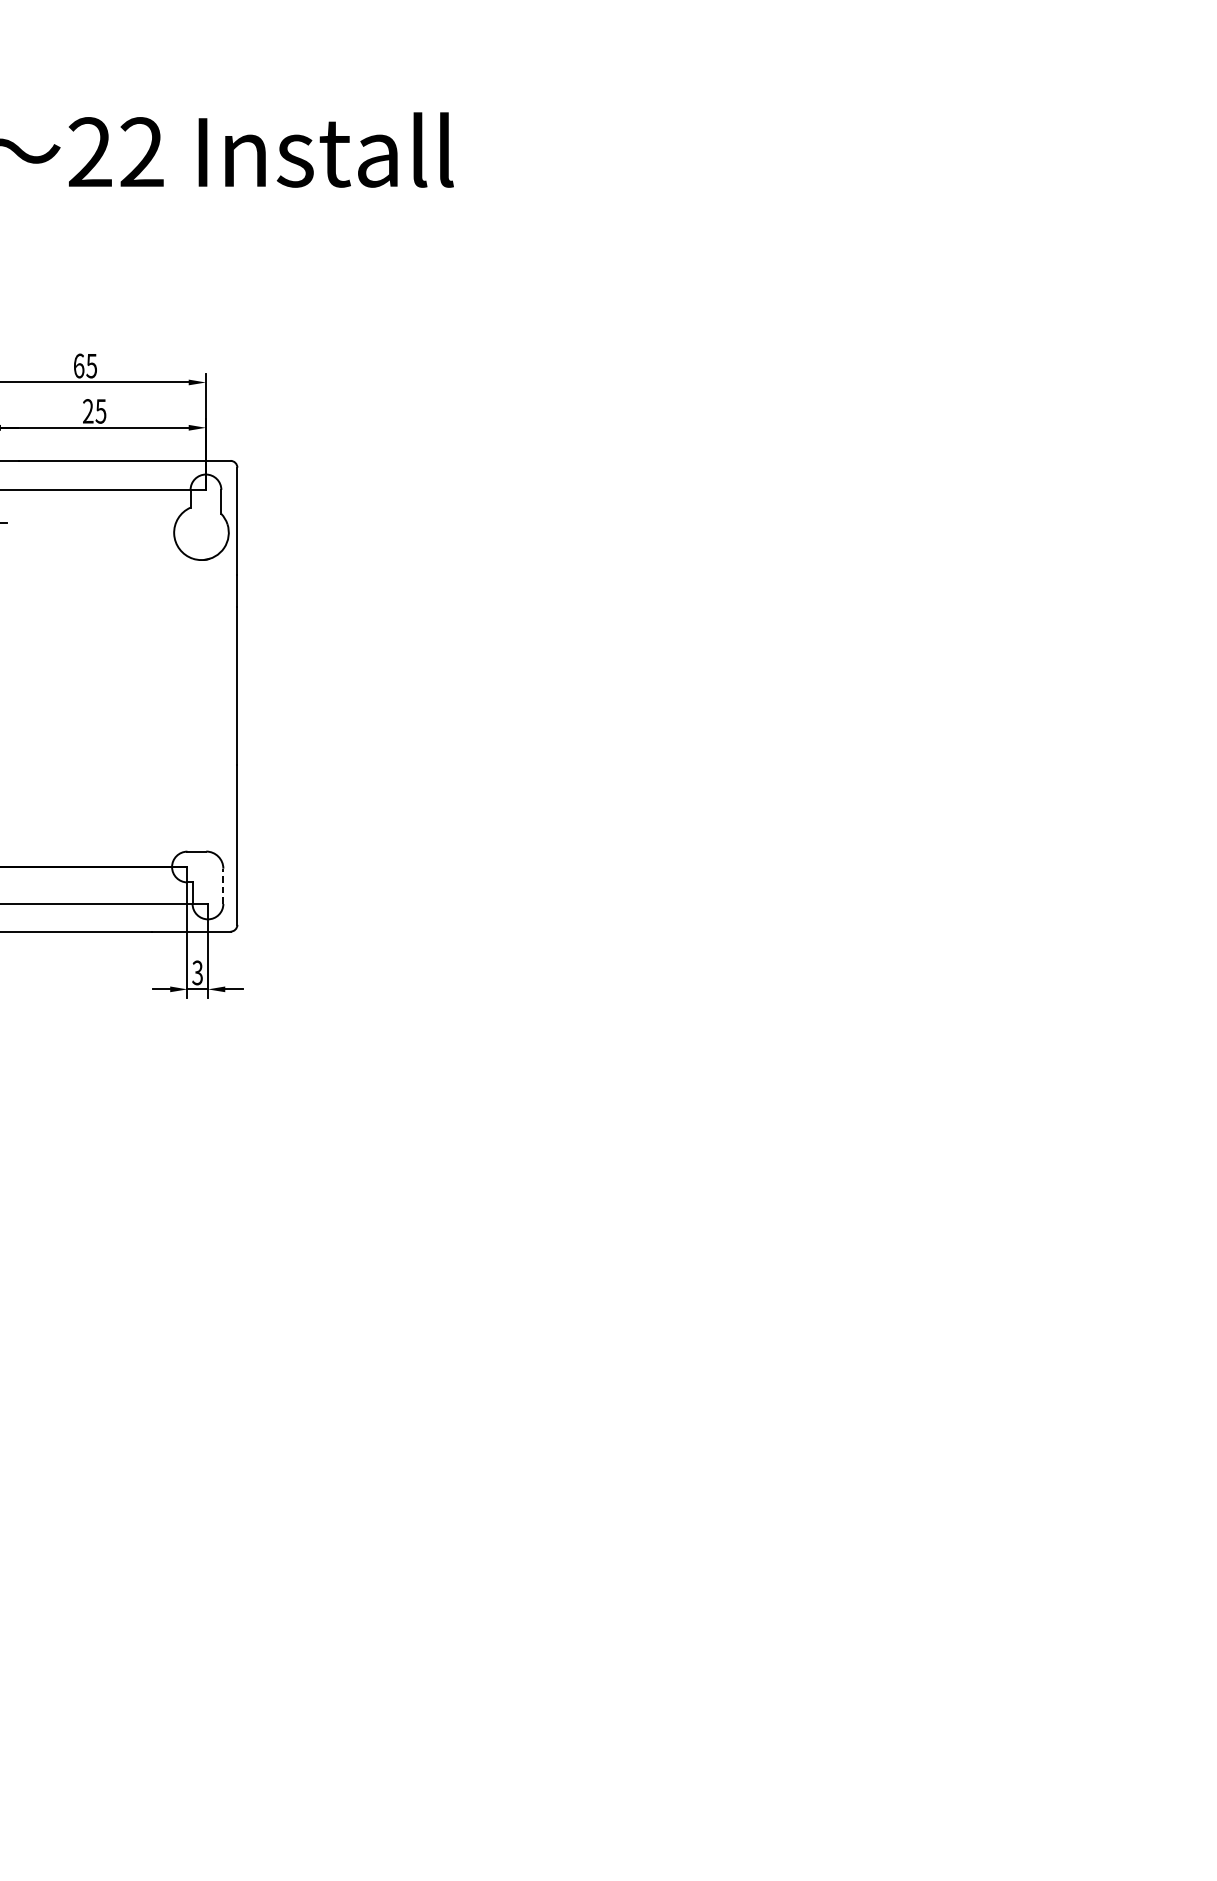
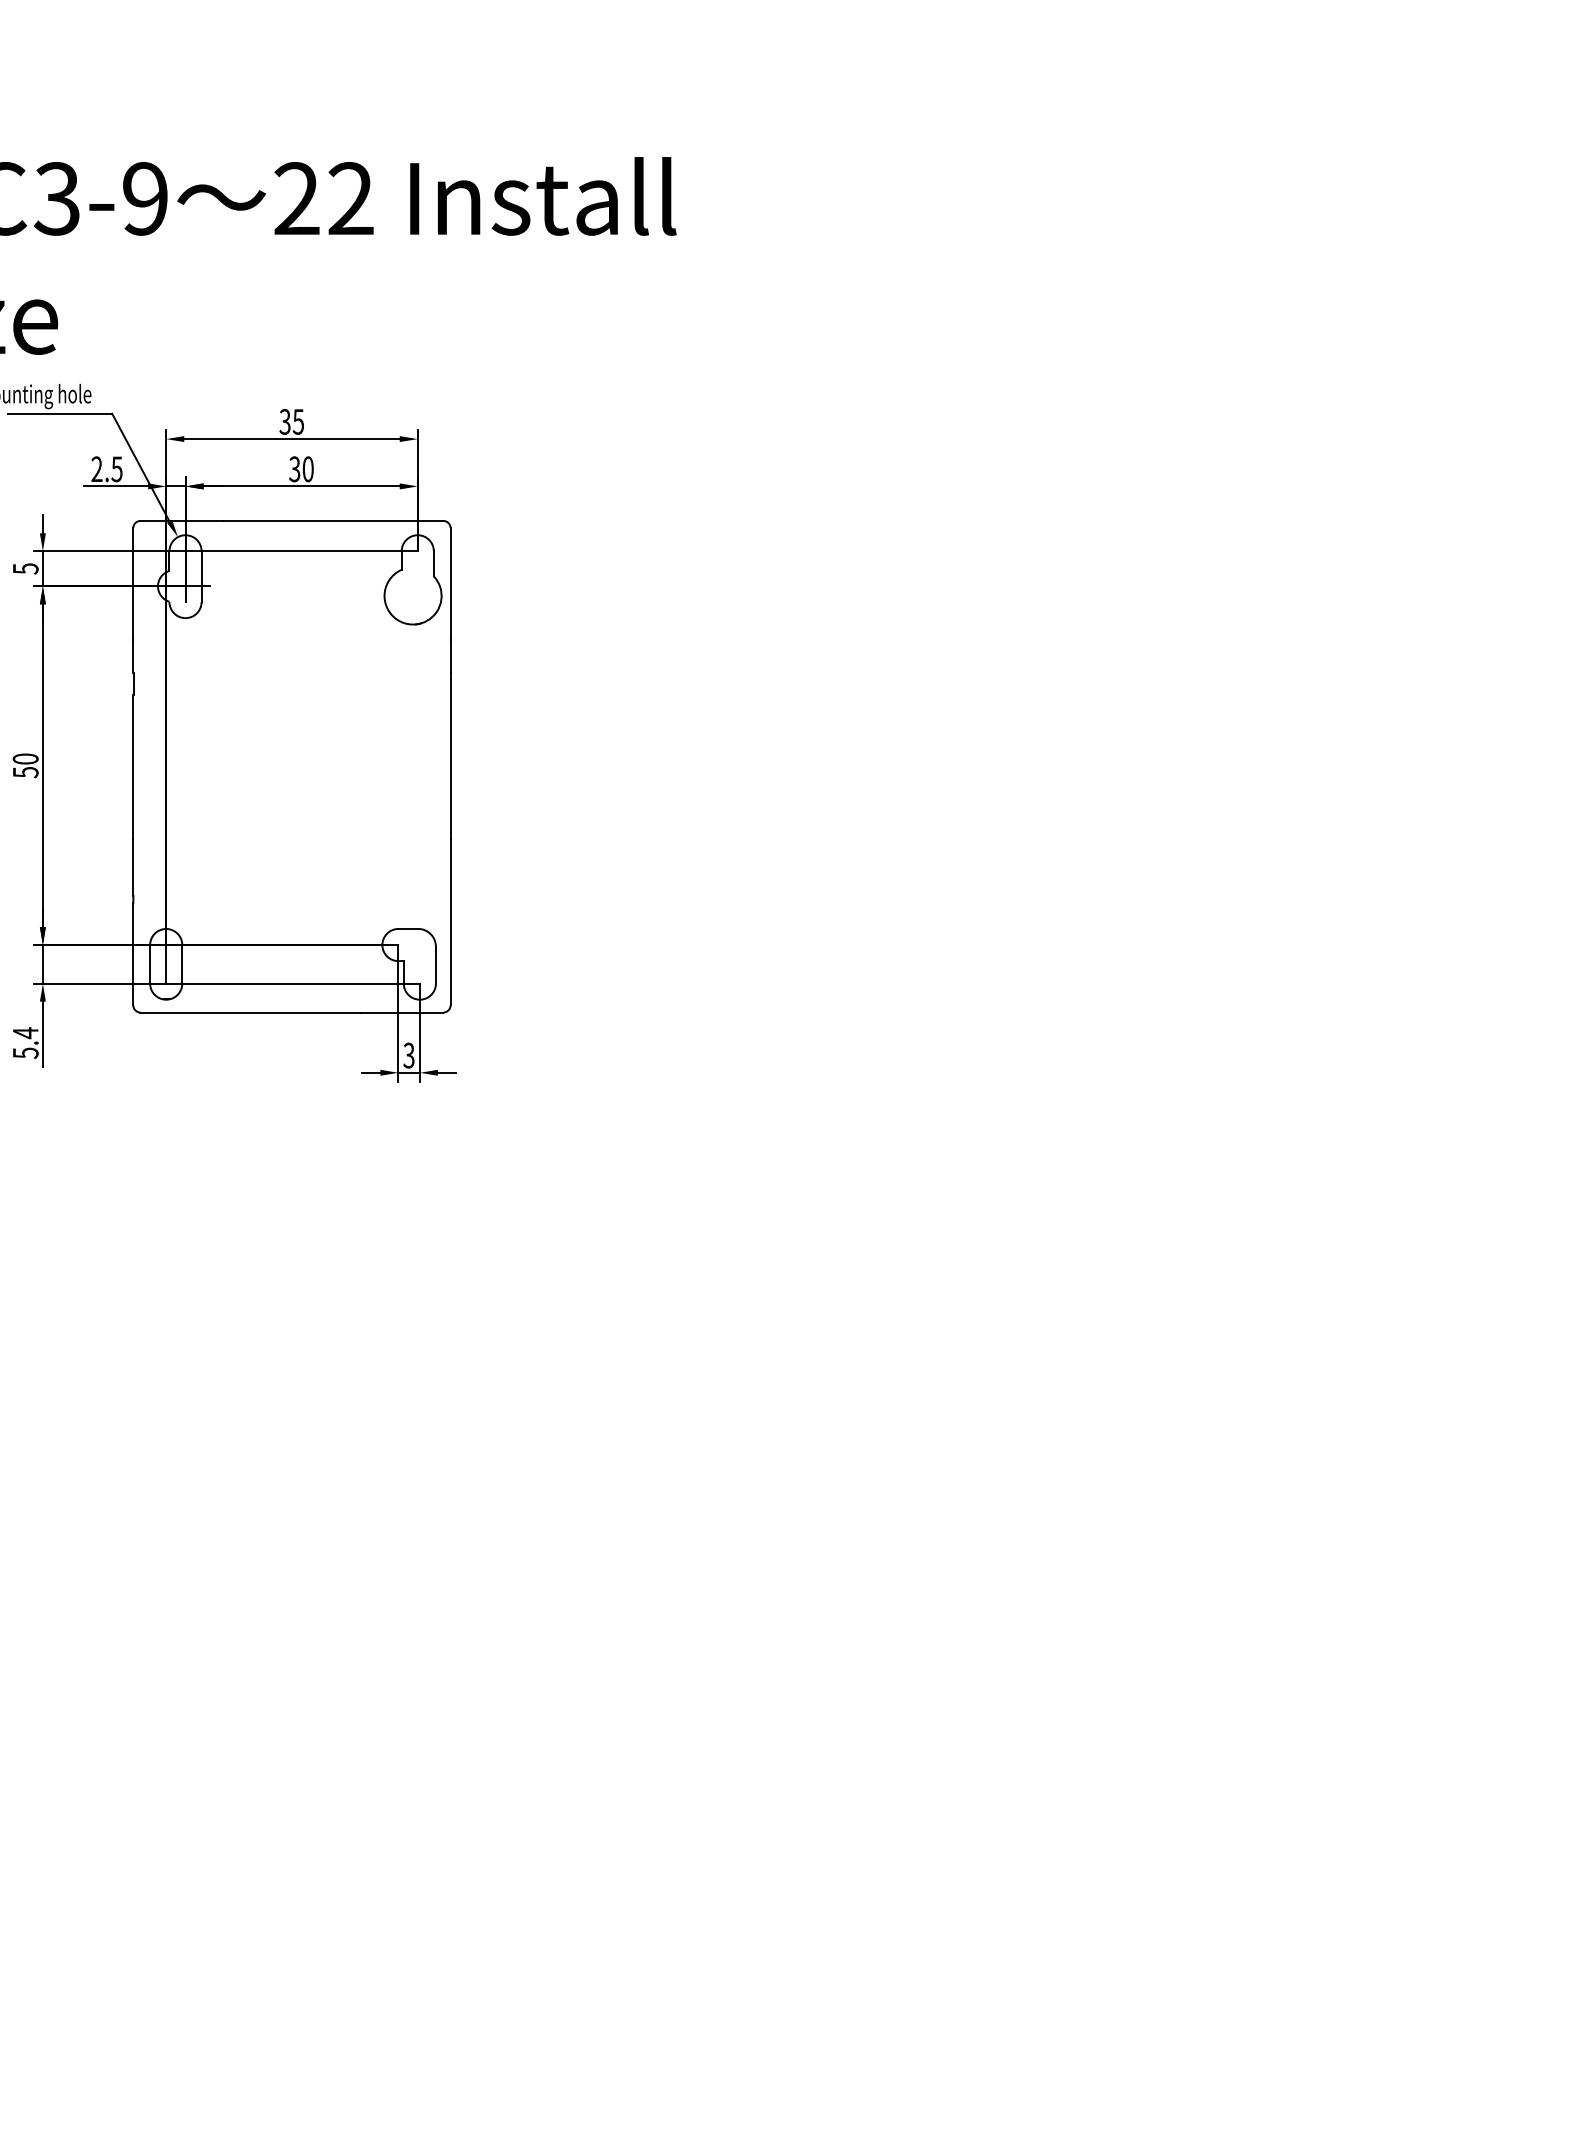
text: (78, 365) -> (284, 421), 65 -> 35
text: (94, 411) -> (301, 469), 25 -> 30
line: (222, 885) -> (435, 964), dashed -> solid

